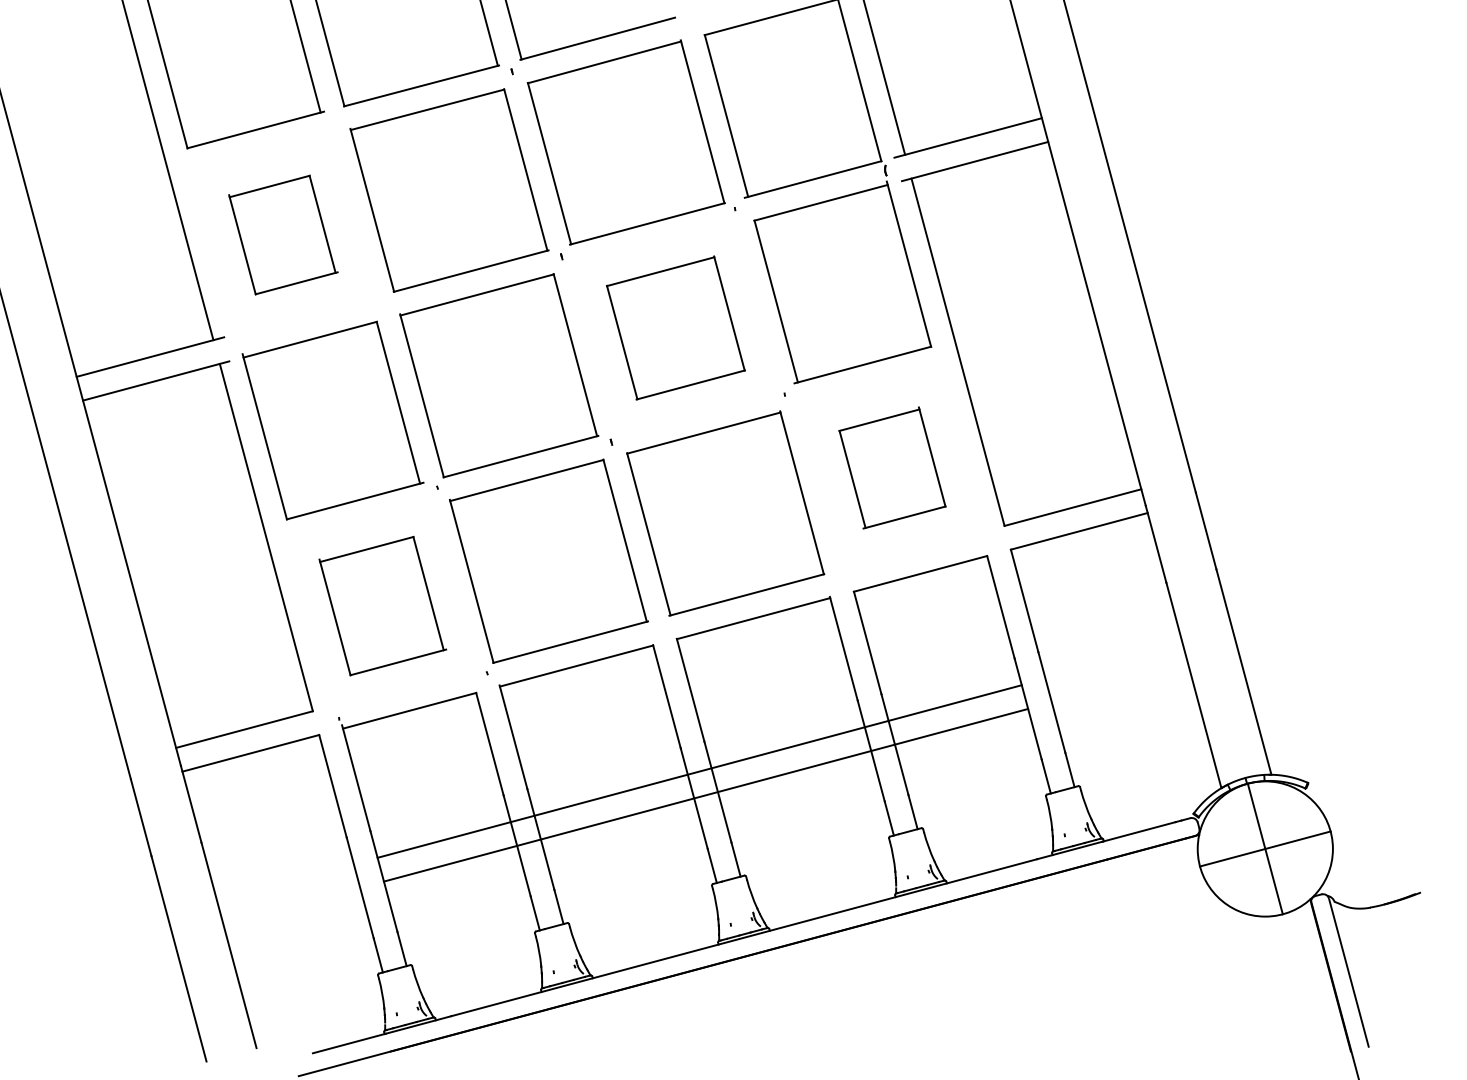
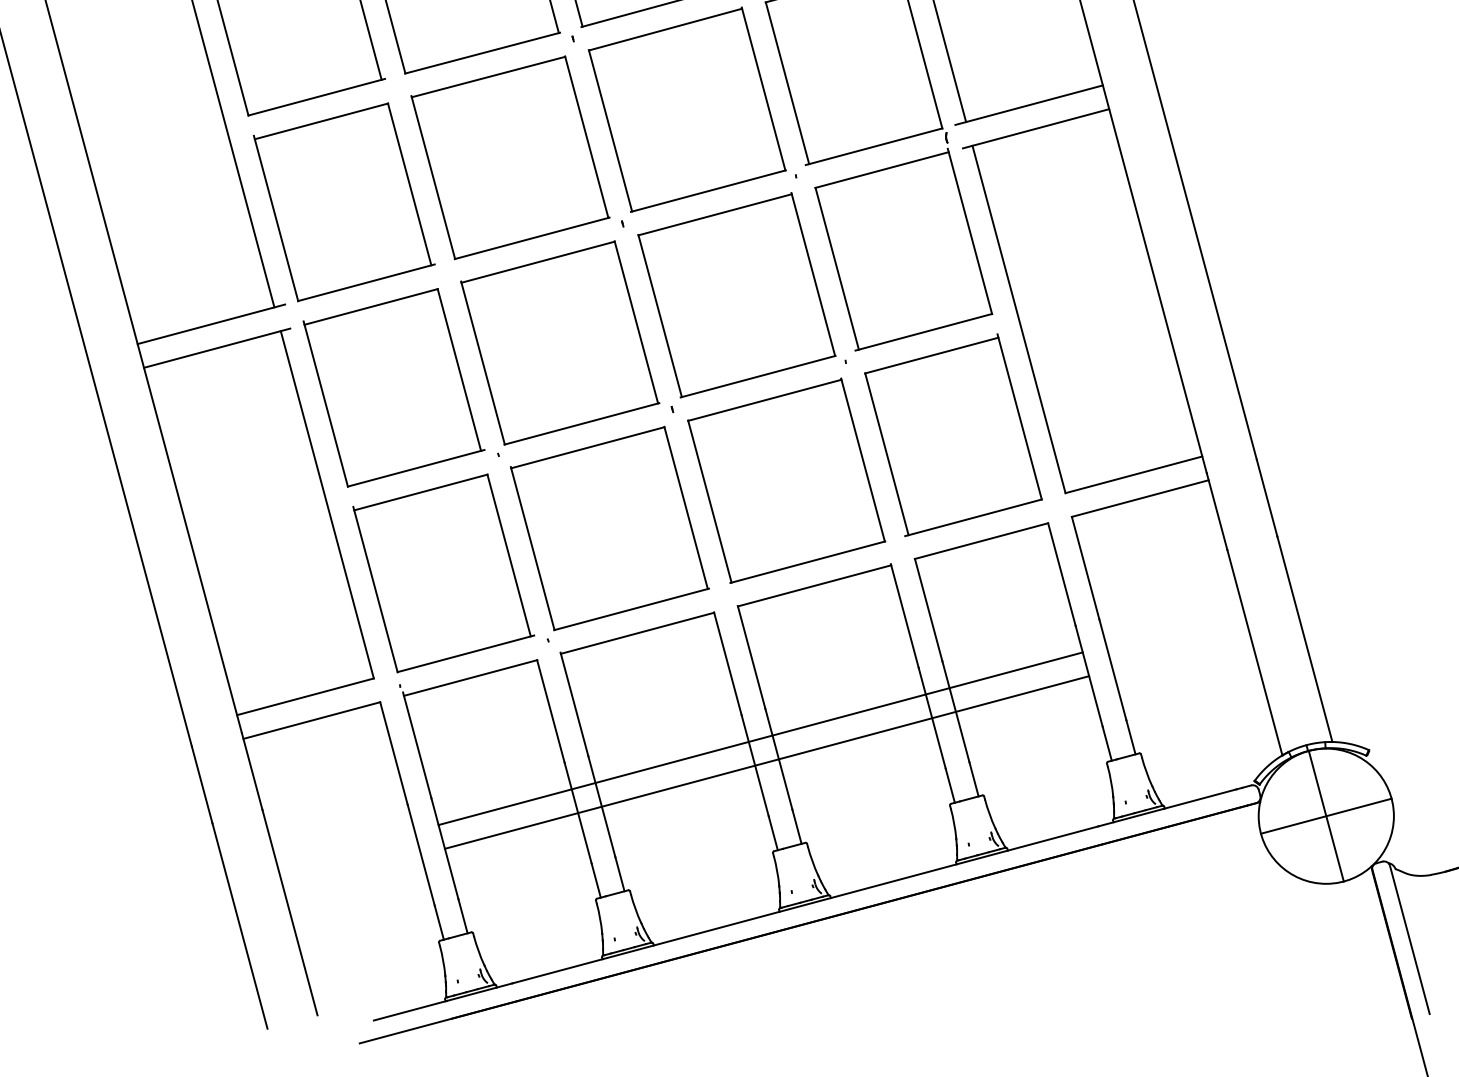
part: (283, 234) -> (344, 201), size x1.67
part: (675, 327) -> (736, 294), size x1.43
part: (892, 467) -> (953, 434), size x1.67
part: (382, 605) -> (443, 572), size x1.43

